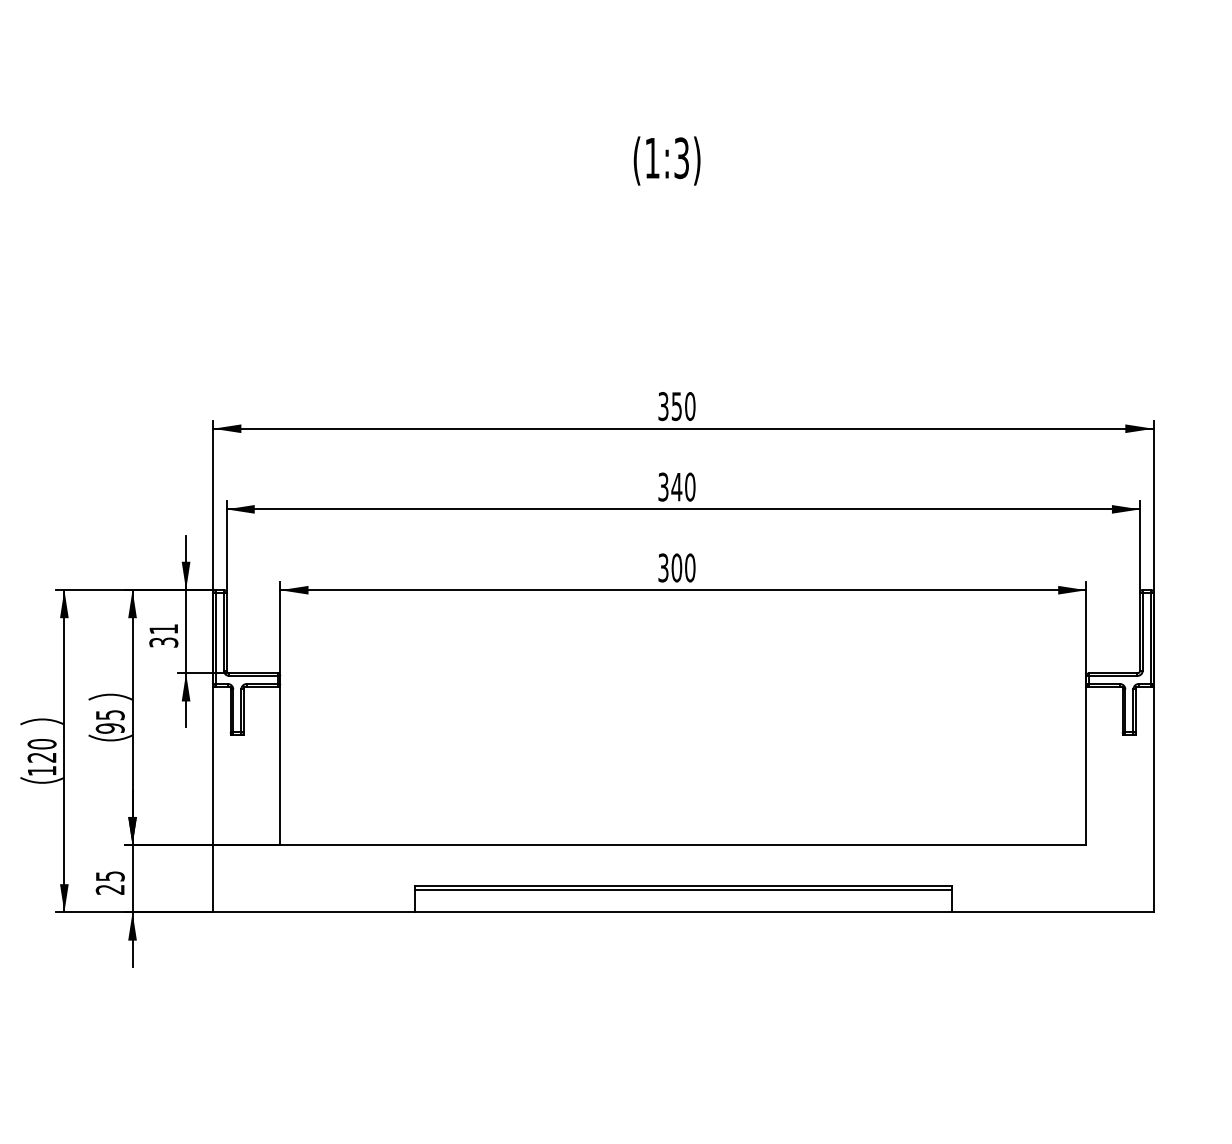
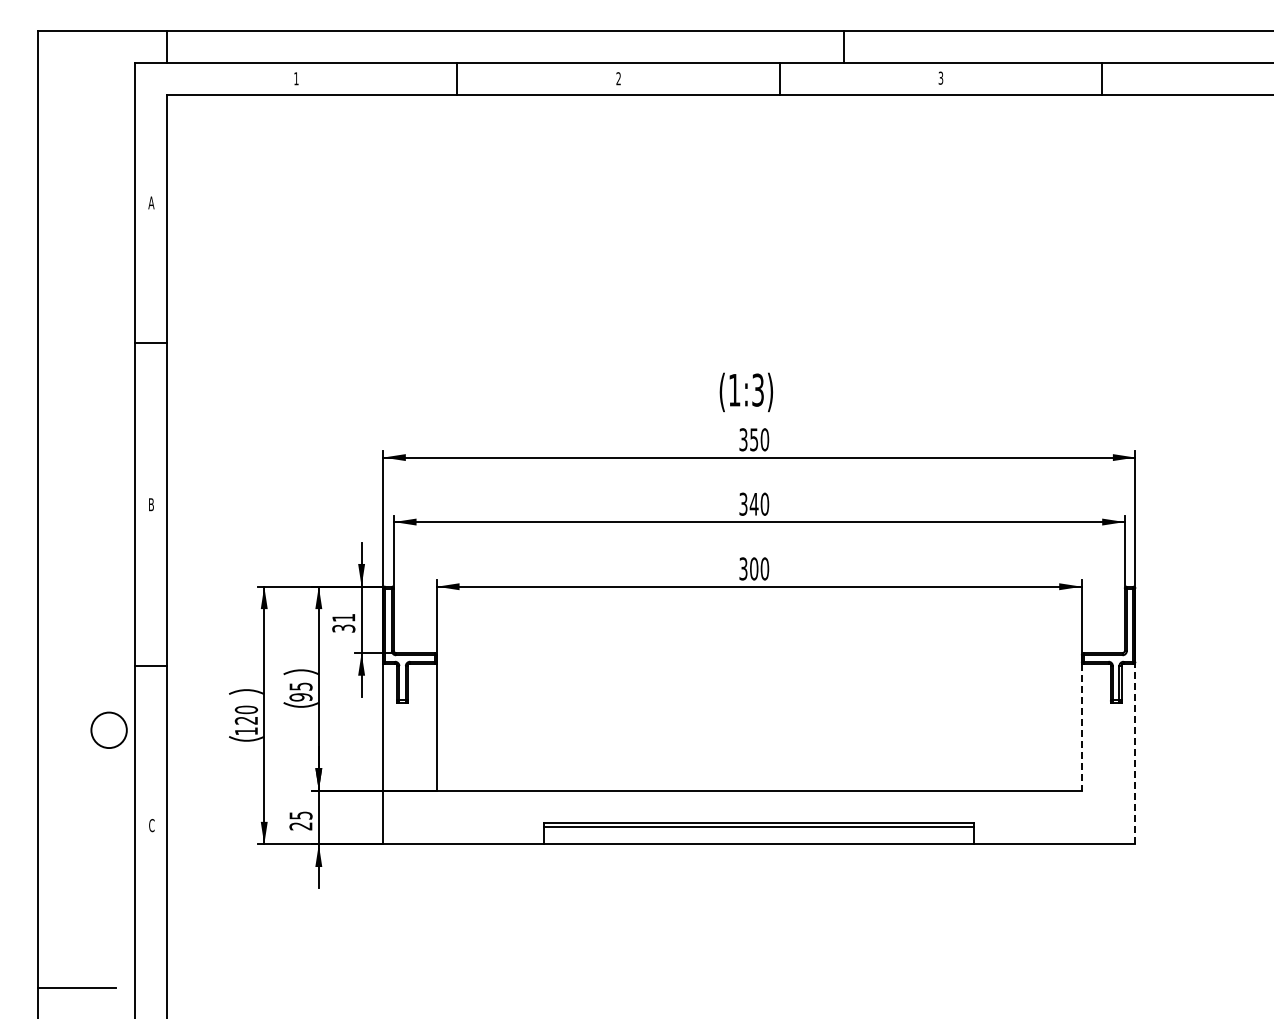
text: (667, 161) -> (746, 392), moved
line: (1086, 766) -> (1081, 727), solid -> dashed
line: (1153, 798) -> (1135, 753), solid -> dashed

